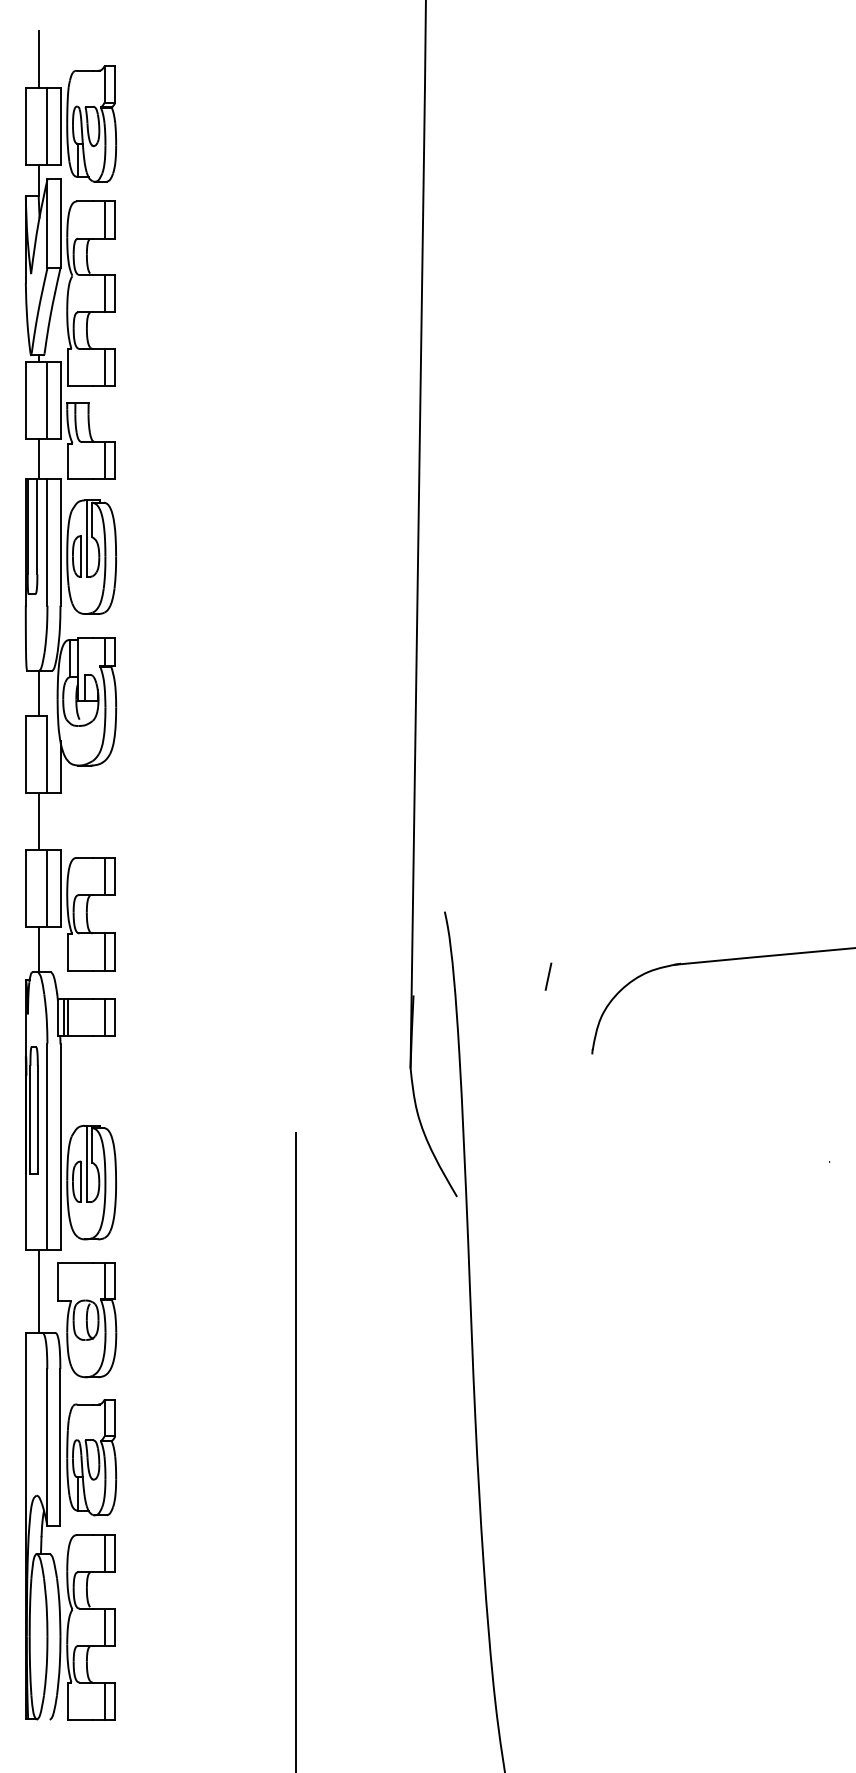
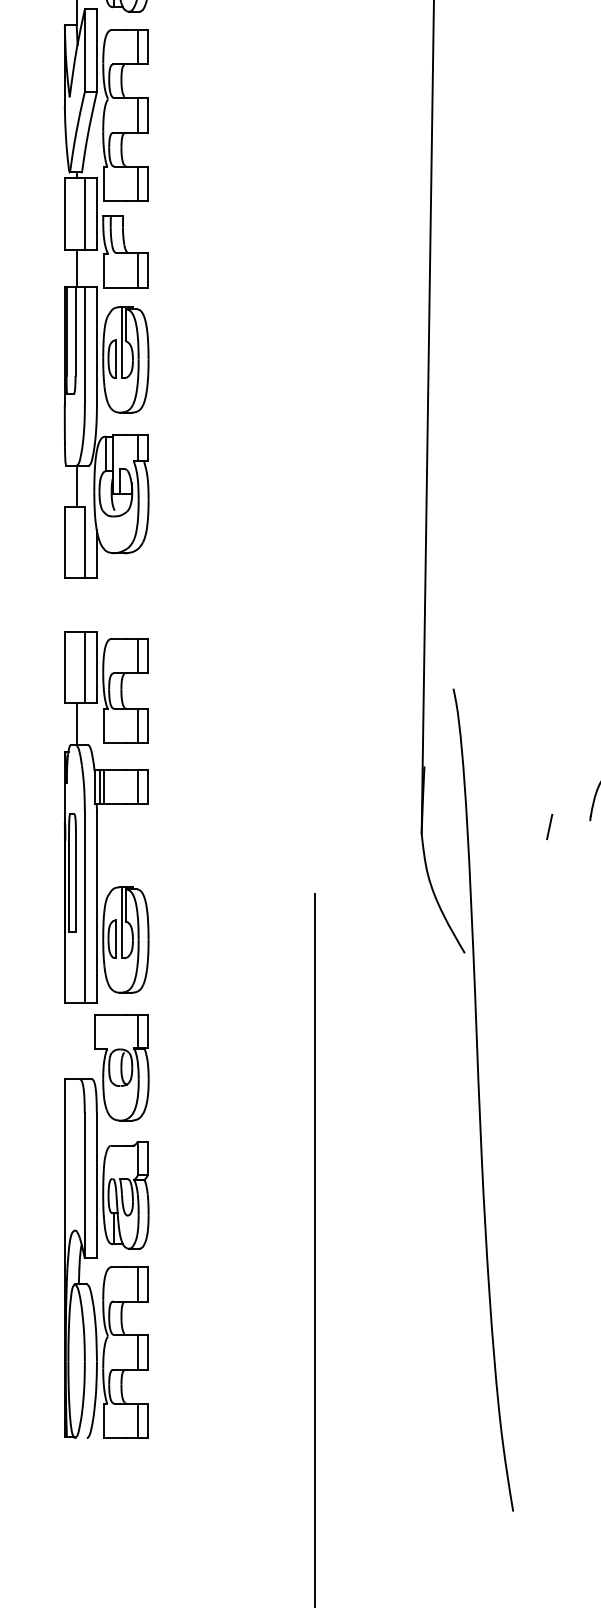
line: (38, 821) -> (76, 605), removed
line: (548, 976) -> (549, 826), moved
line: (38, 1291) -> (76, 1041), removed

